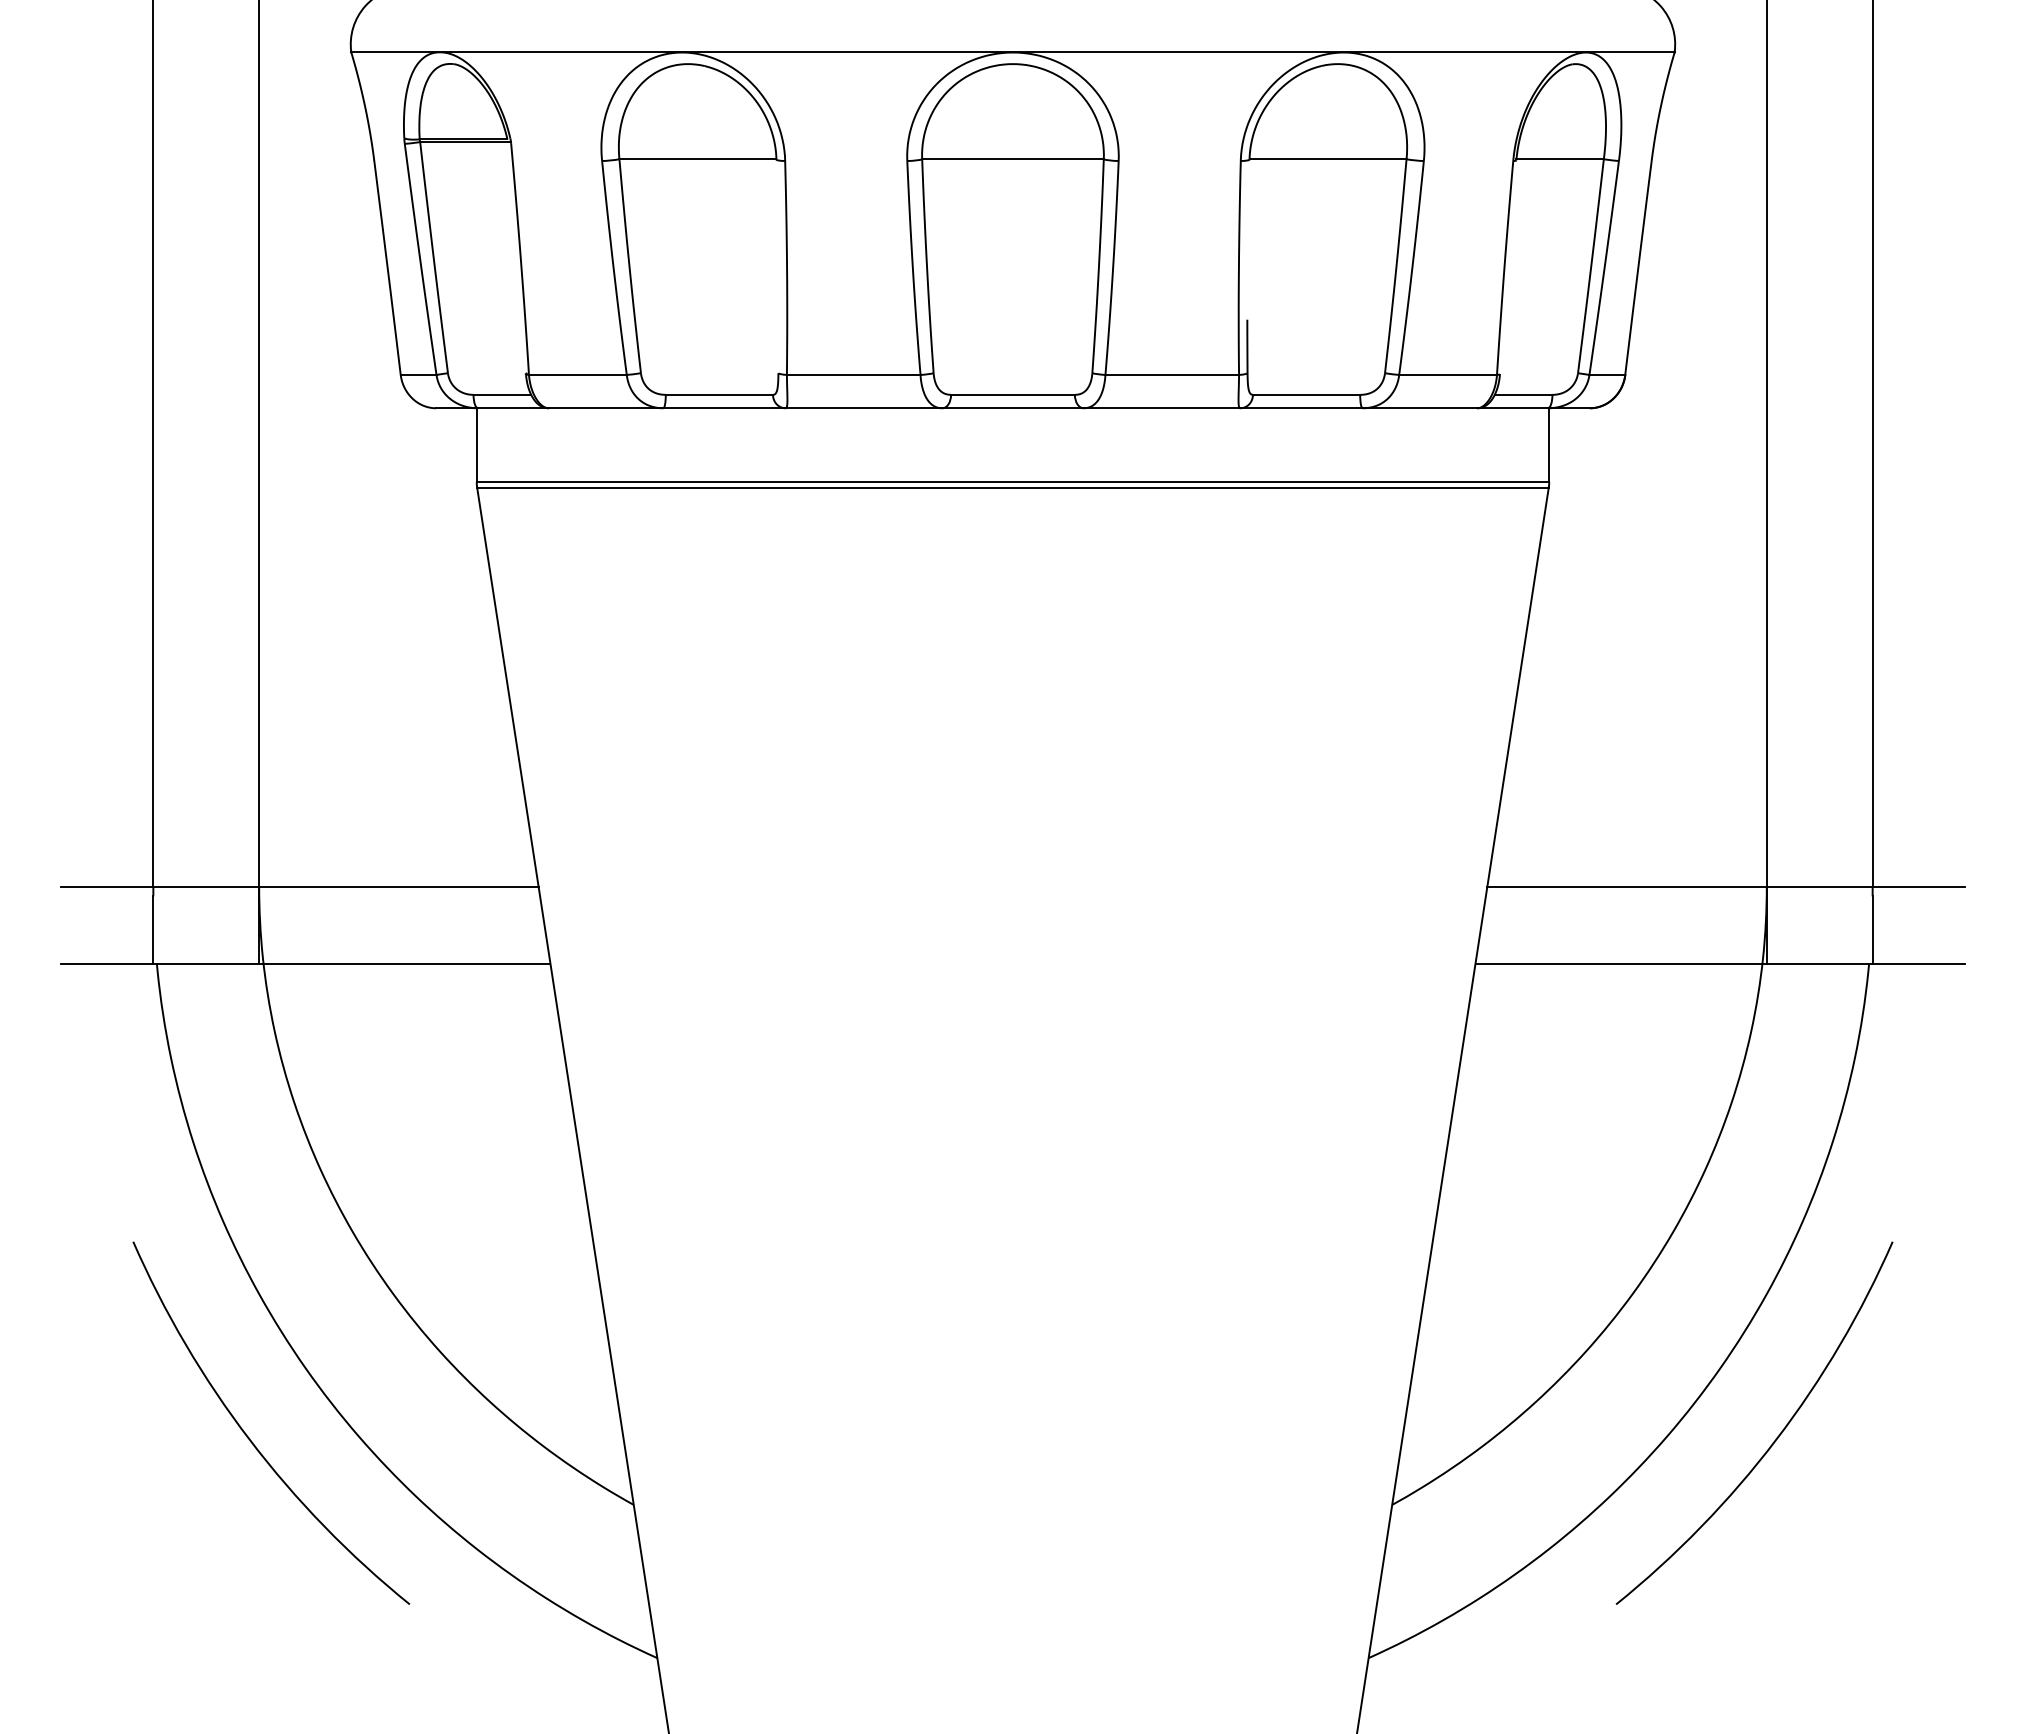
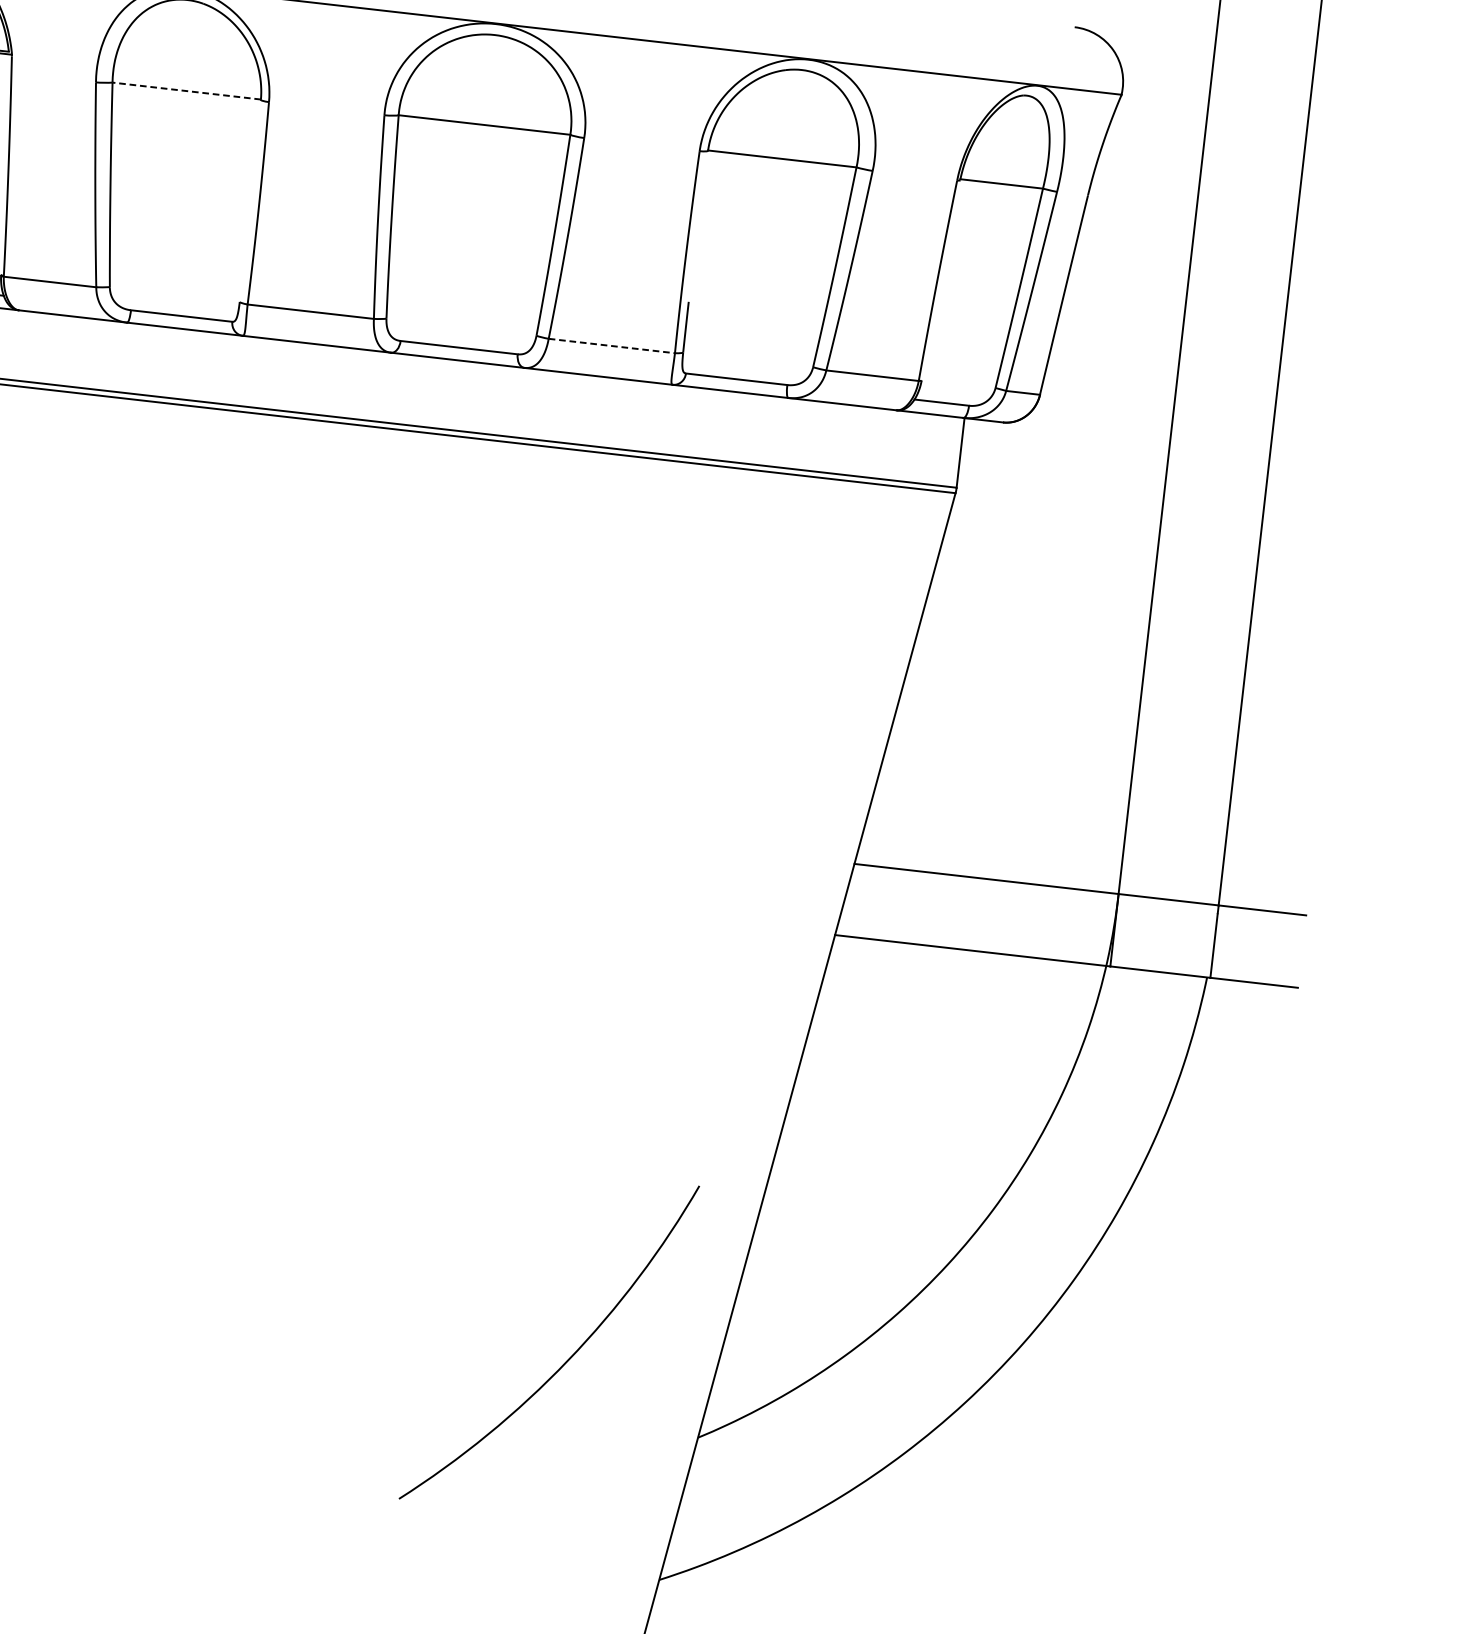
line: (697, 159) -> (186, 91), solid -> dashed
line: (1172, 374) -> (612, 345), solid -> dashed
curve: (1776, 1437) -> (568, 1358), moved

